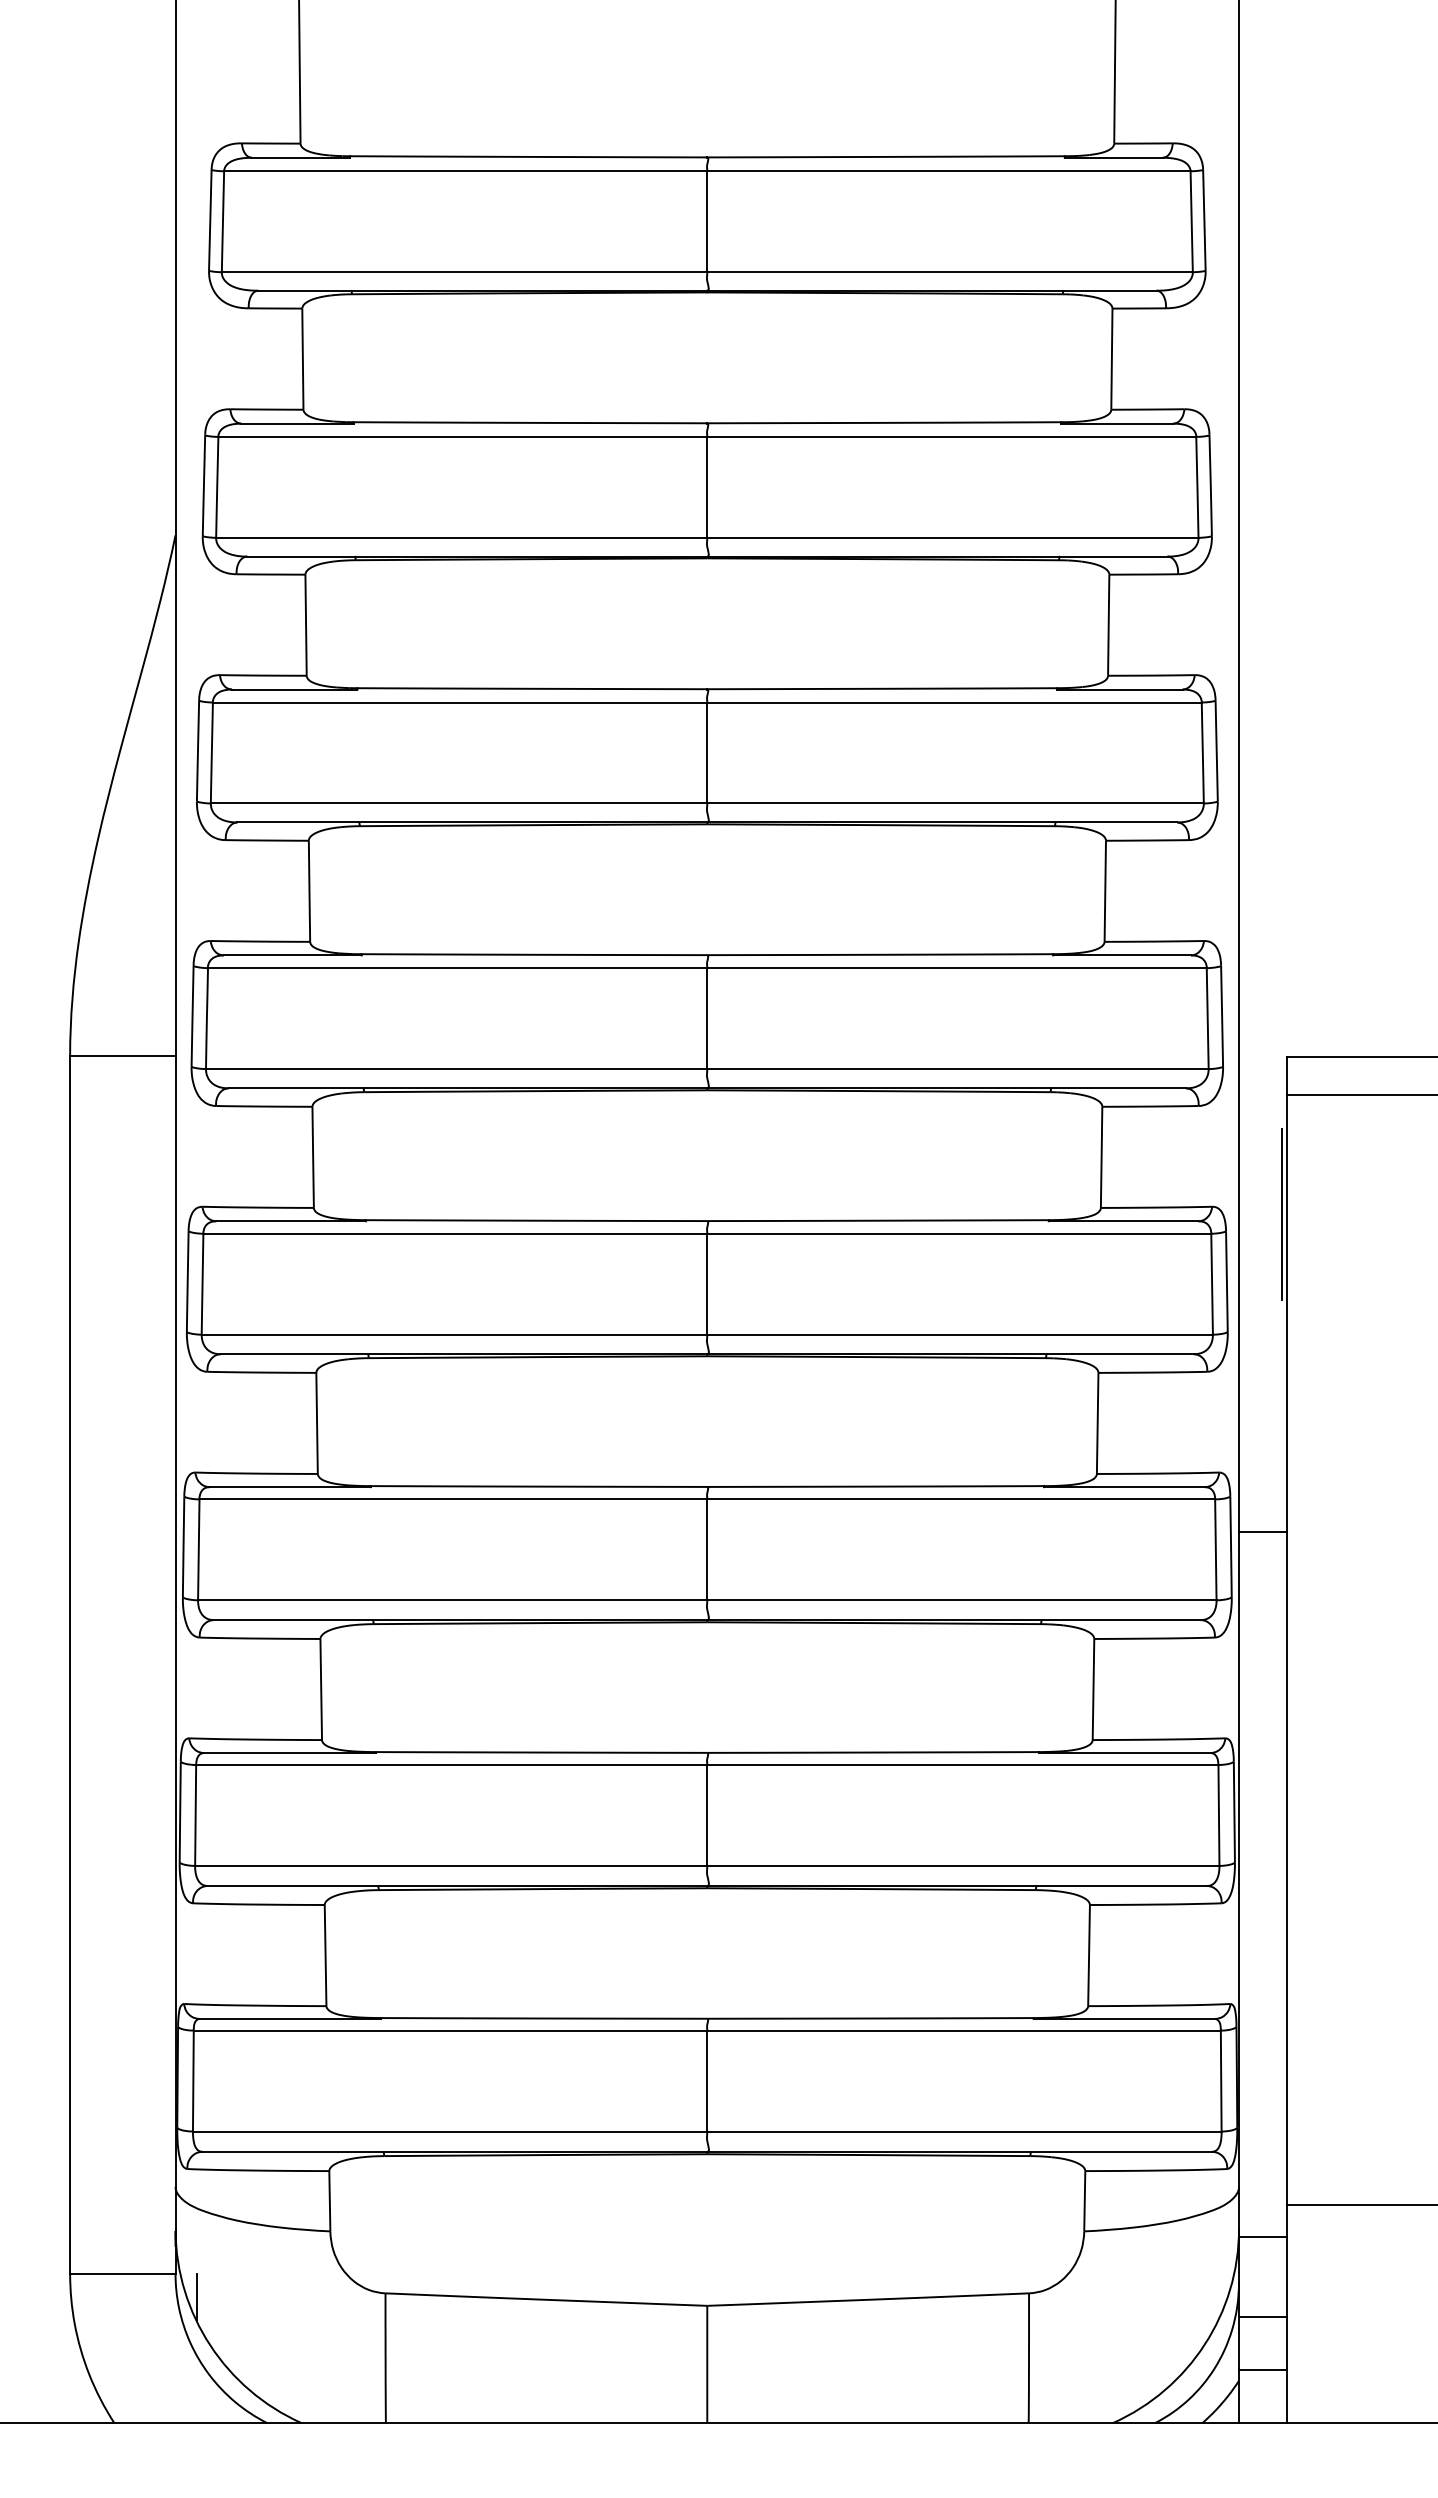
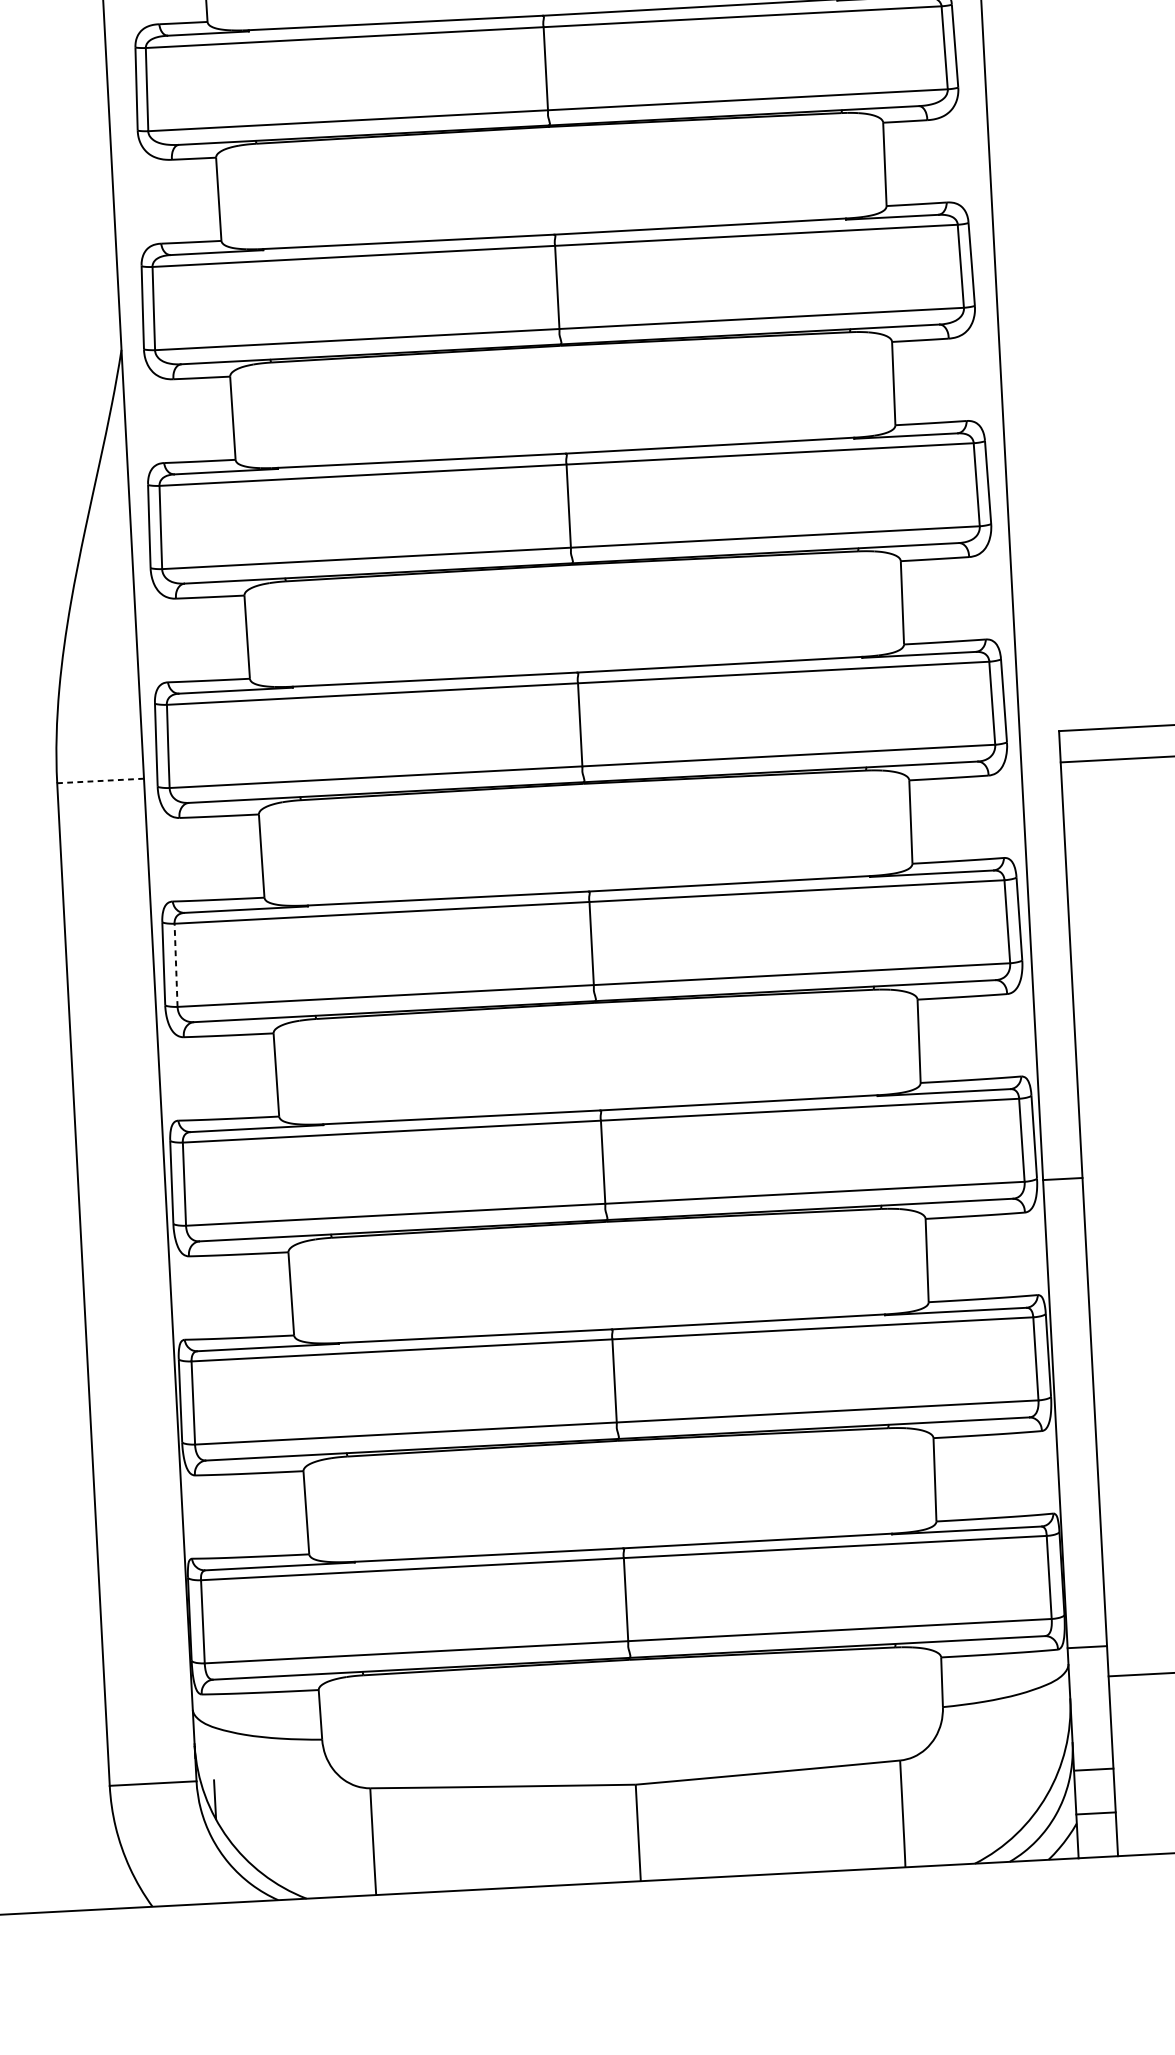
line: (122, 1056) -> (100, 781), solid -> dashed
line: (1281, 1213) -> (1061, 860), removed
line: (202, 1283) -> (176, 964), solid -> dashed
line: (1262, 1532) -> (1062, 1179), moved
line: (1262, 2236) -> (1086, 1646), moved

